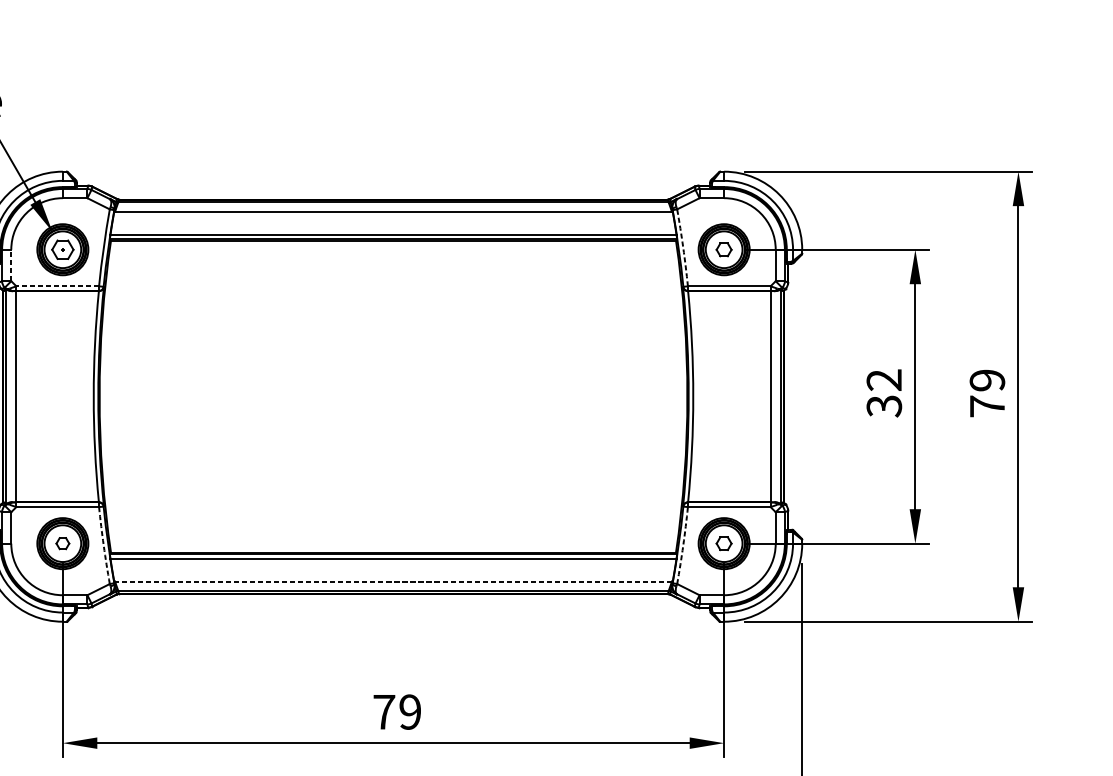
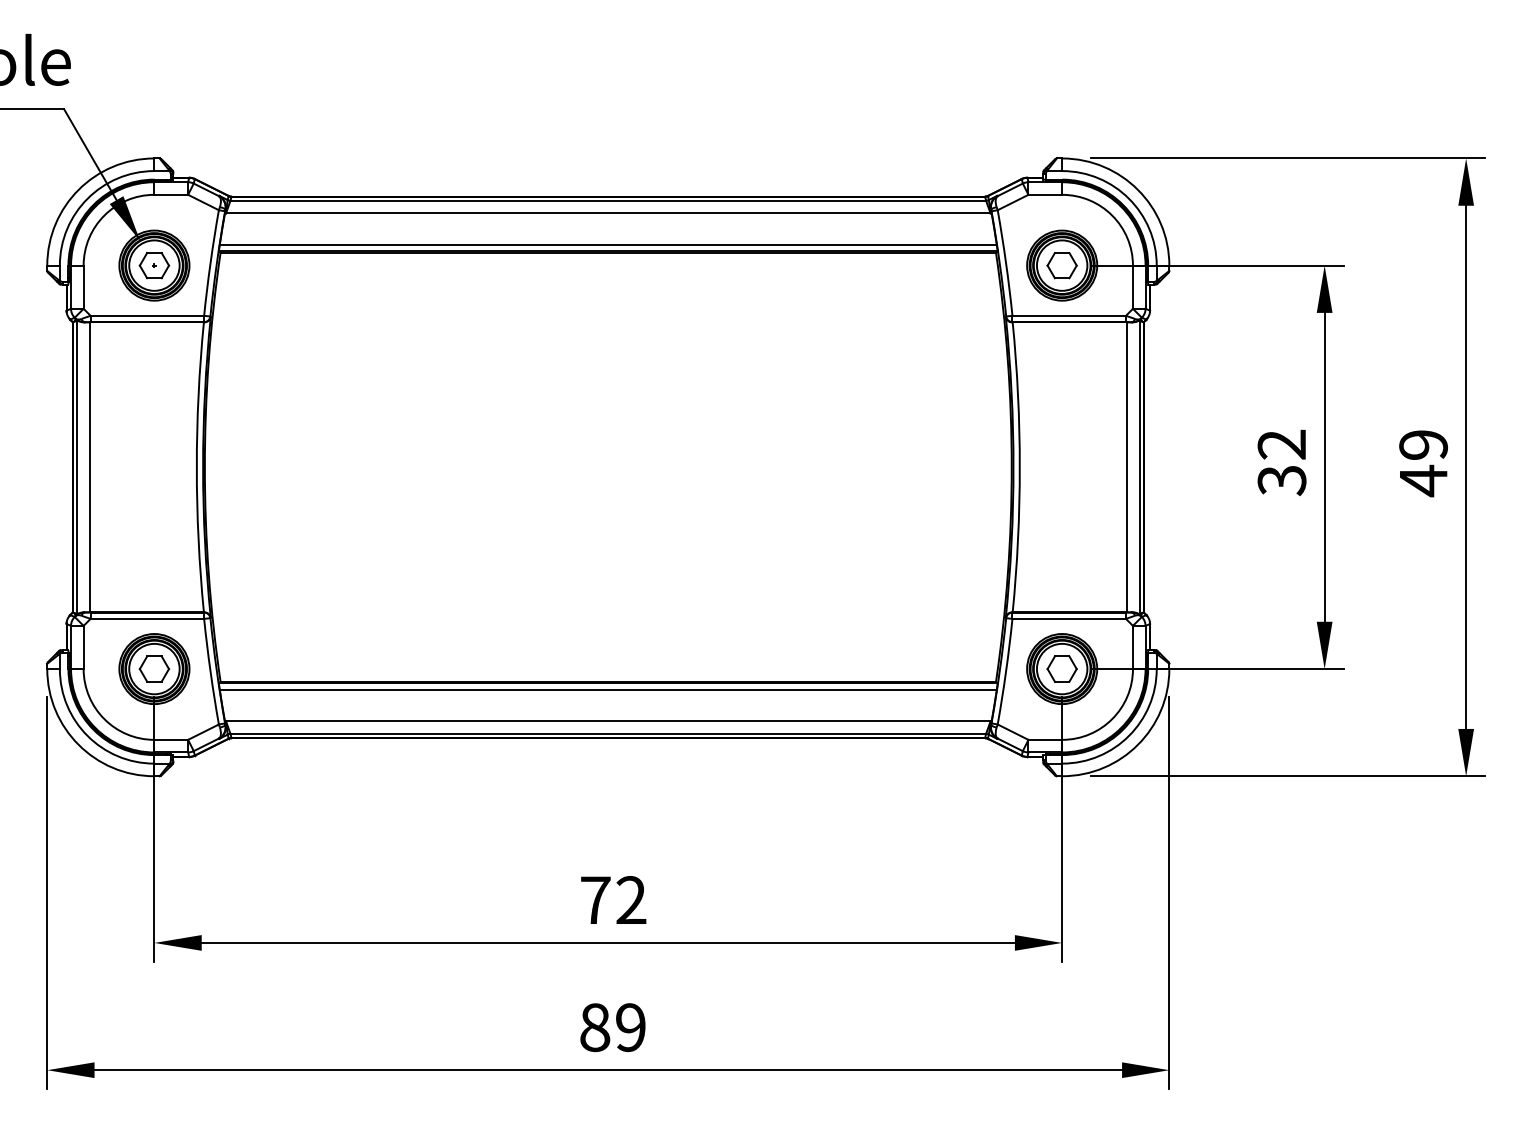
arc: (683, 247) -> (1006, 262), dashed -> solid
part: (723, 249) -> (1061, 265), size x1.43
line: (11, 265) -> (83, 287), dashed -> solid
line: (57, 286) -> (147, 315), dashed -> solid
text: (987, 406) -> (1423, 480), 79 -> 49
part: (62, 543) -> (154, 668), size x1.67
part: (723, 543) -> (1061, 668), size x1.43
arc: (103, 545) -> (210, 671), dashed -> solid
arc: (683, 545) -> (1006, 671), dashed -> solid
line: (392, 581) -> (607, 721), dashed -> solid
text: (410, 712) -> (631, 900), 79 -> 72

